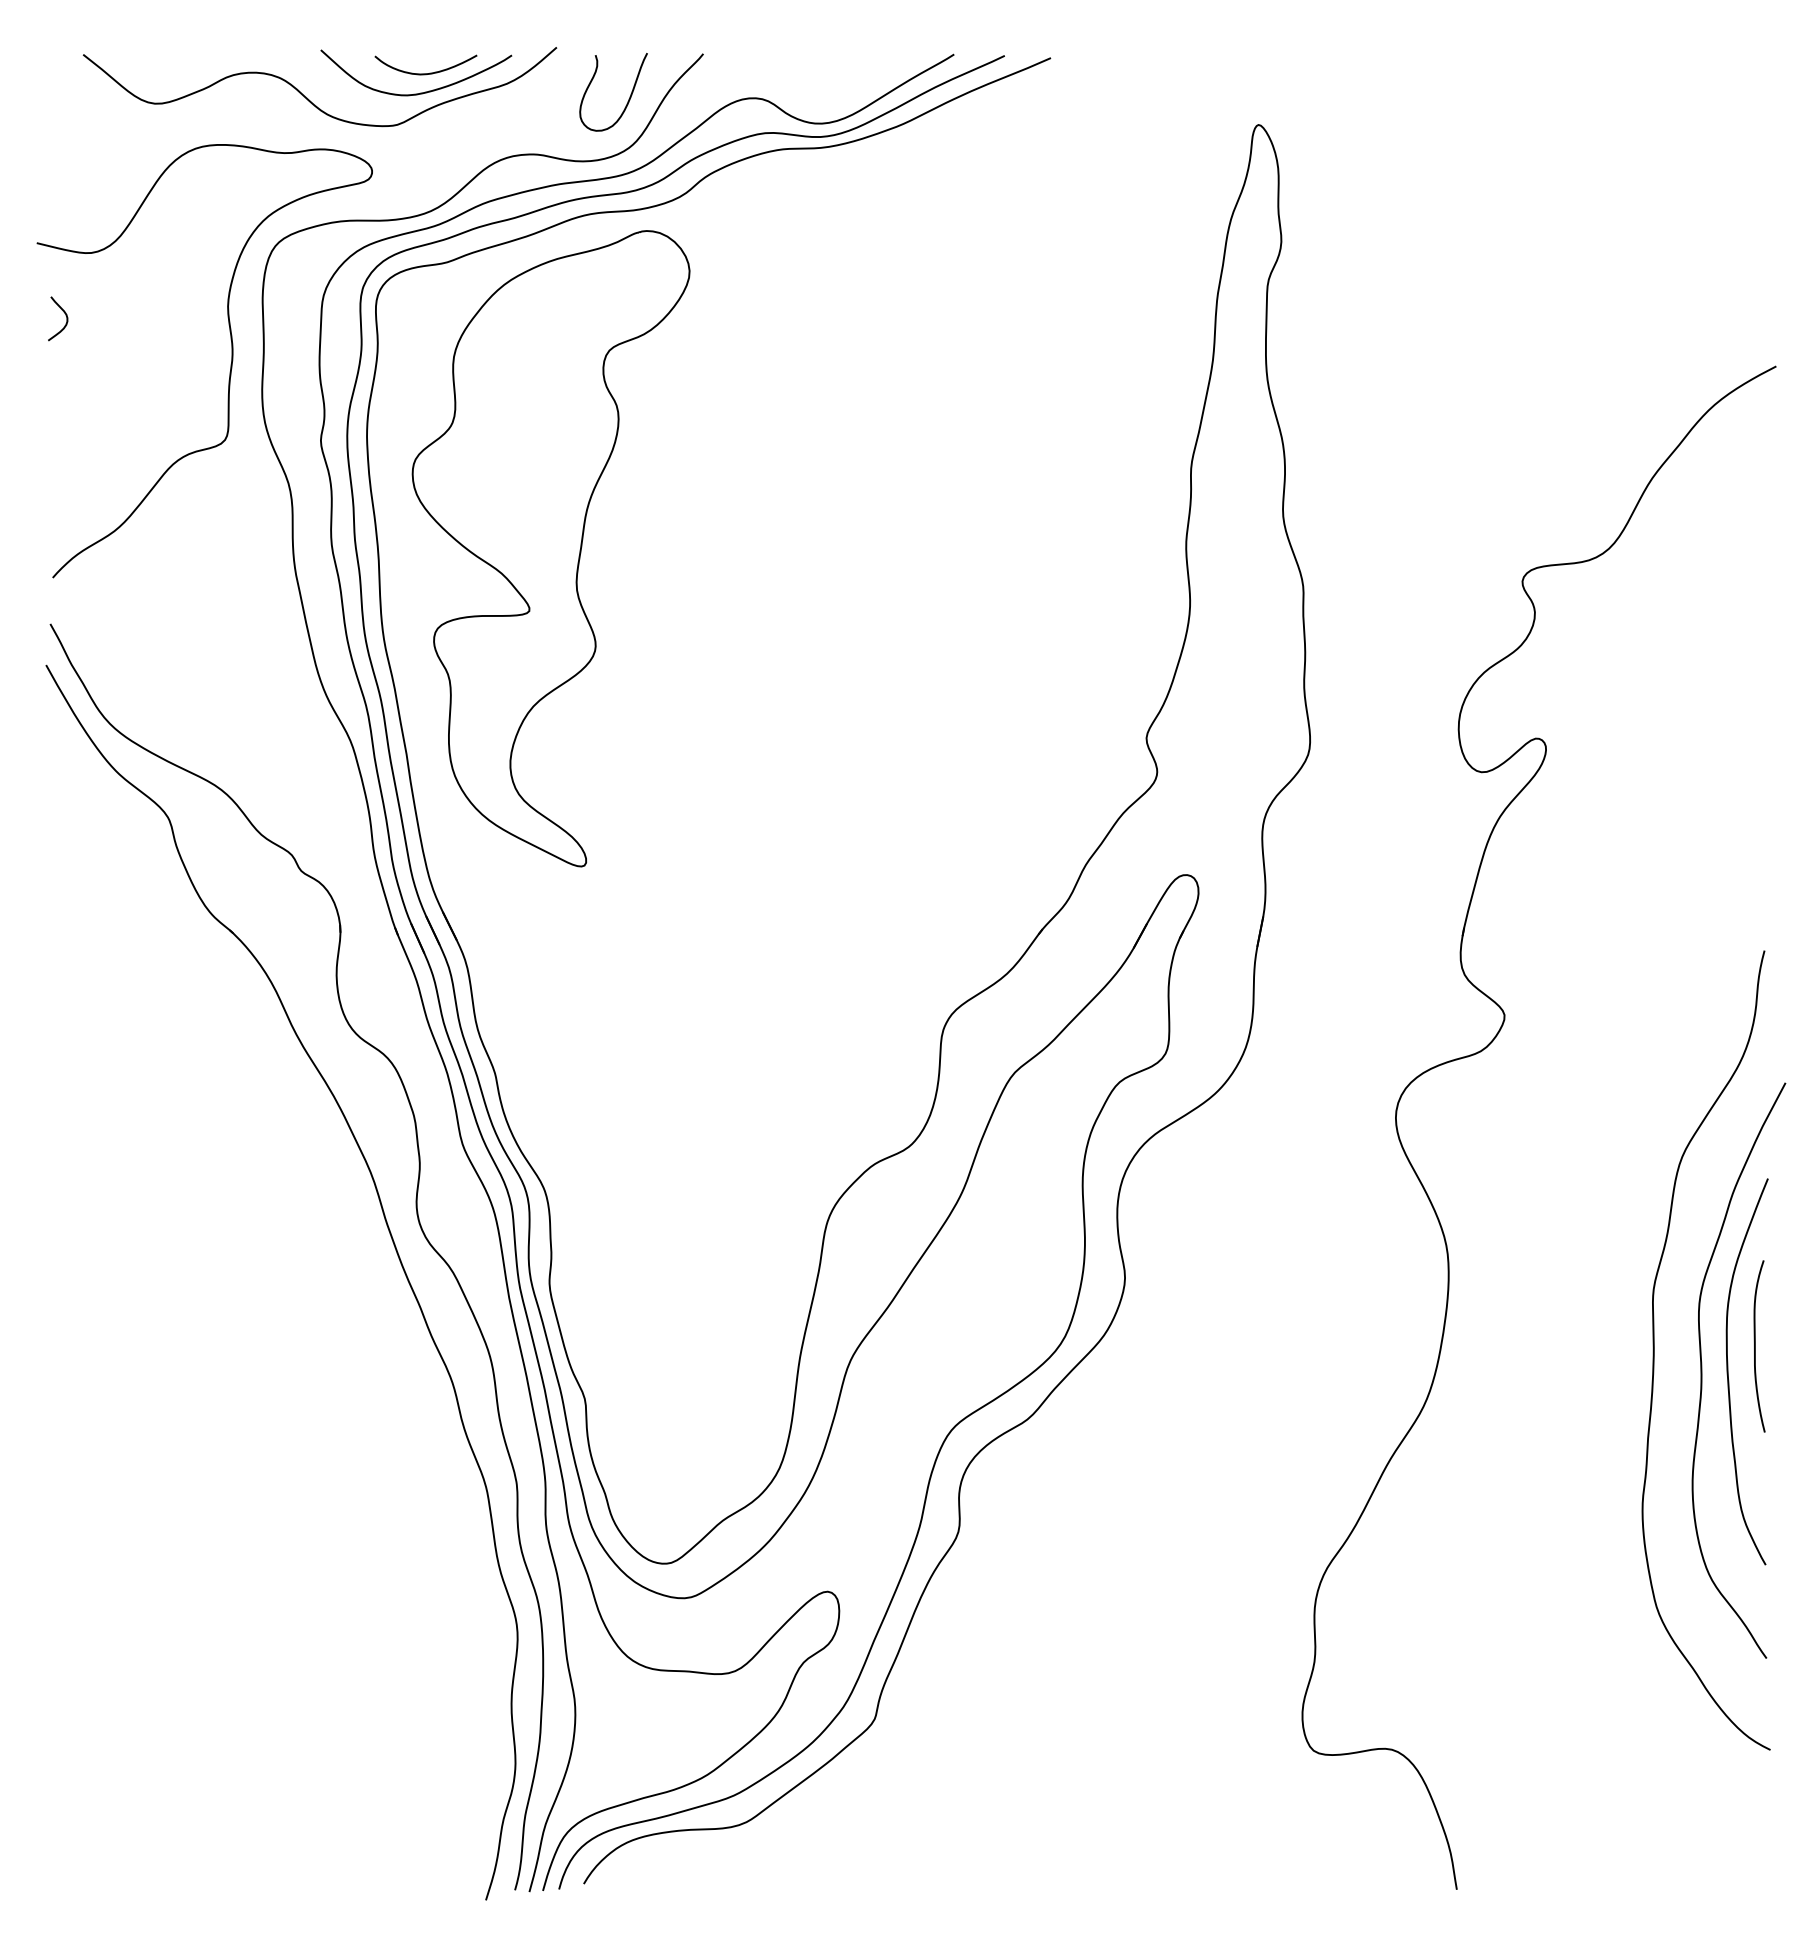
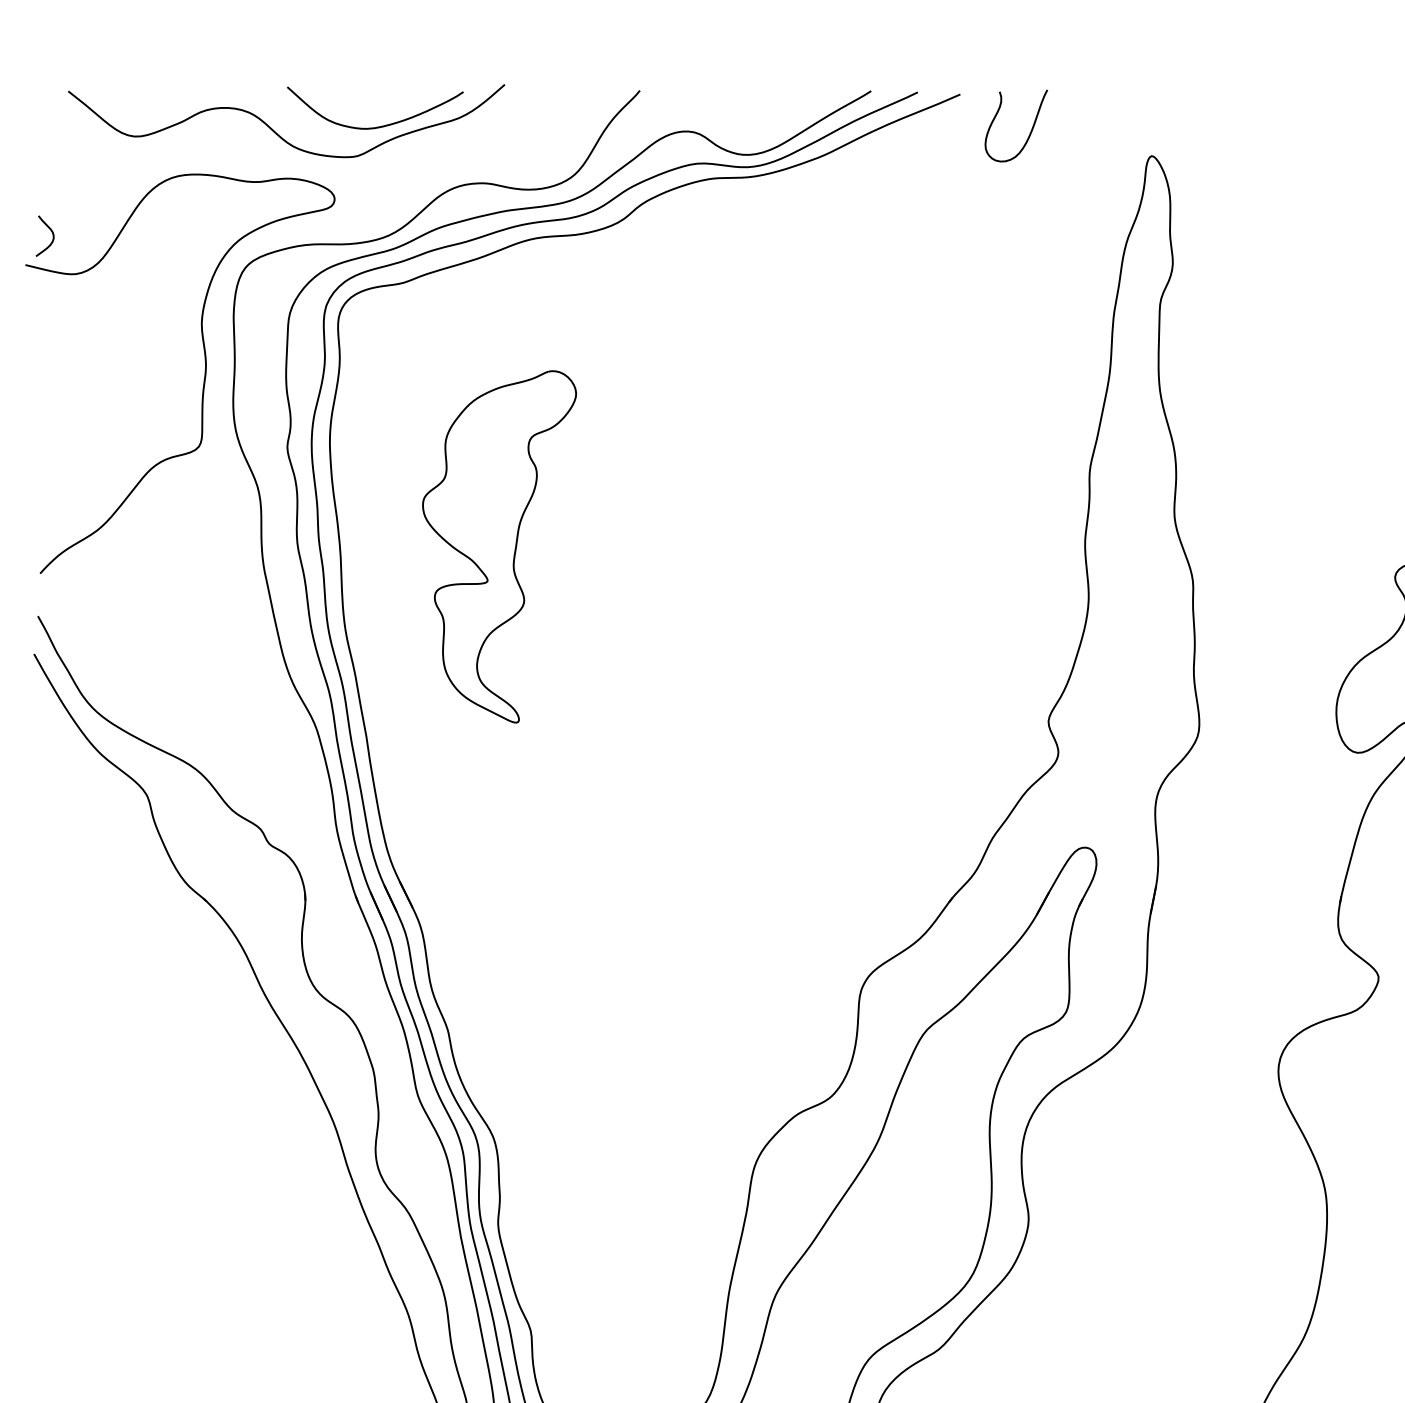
curve: (429, 72) -> (387, 107), removed
curve: (629, 96) -> (1030, 129), moved
curve: (65, 315) -> (51, 233), moved
part: (550, 548) -> (499, 546), size x0.6

